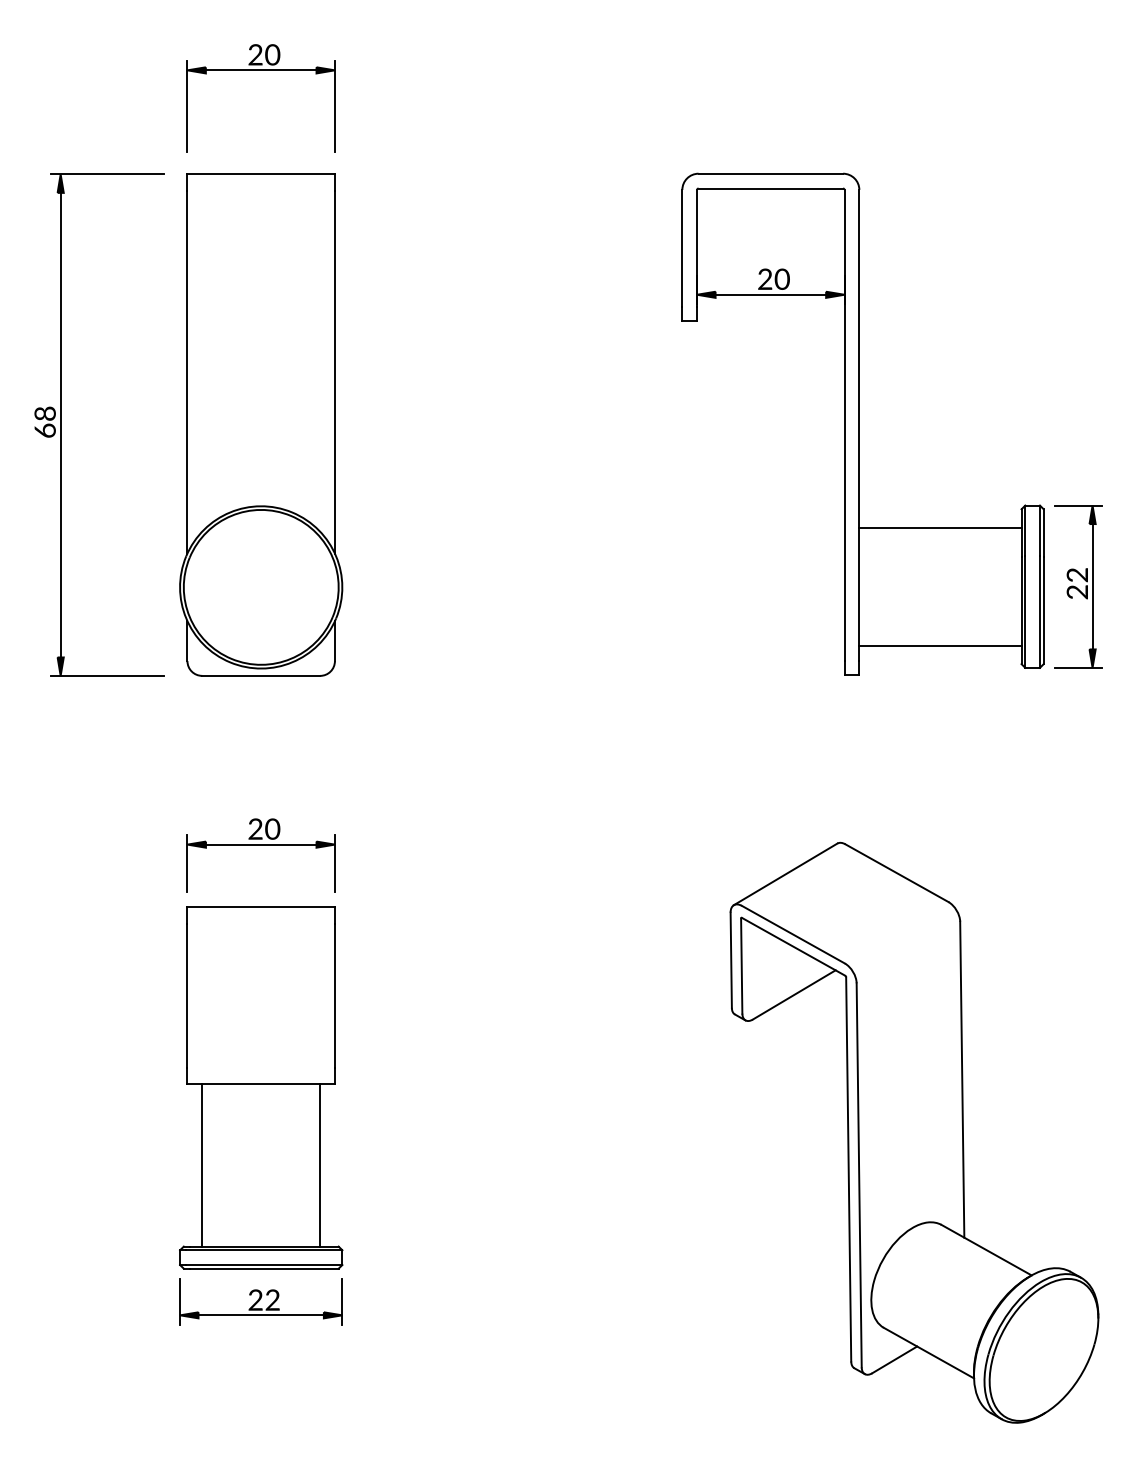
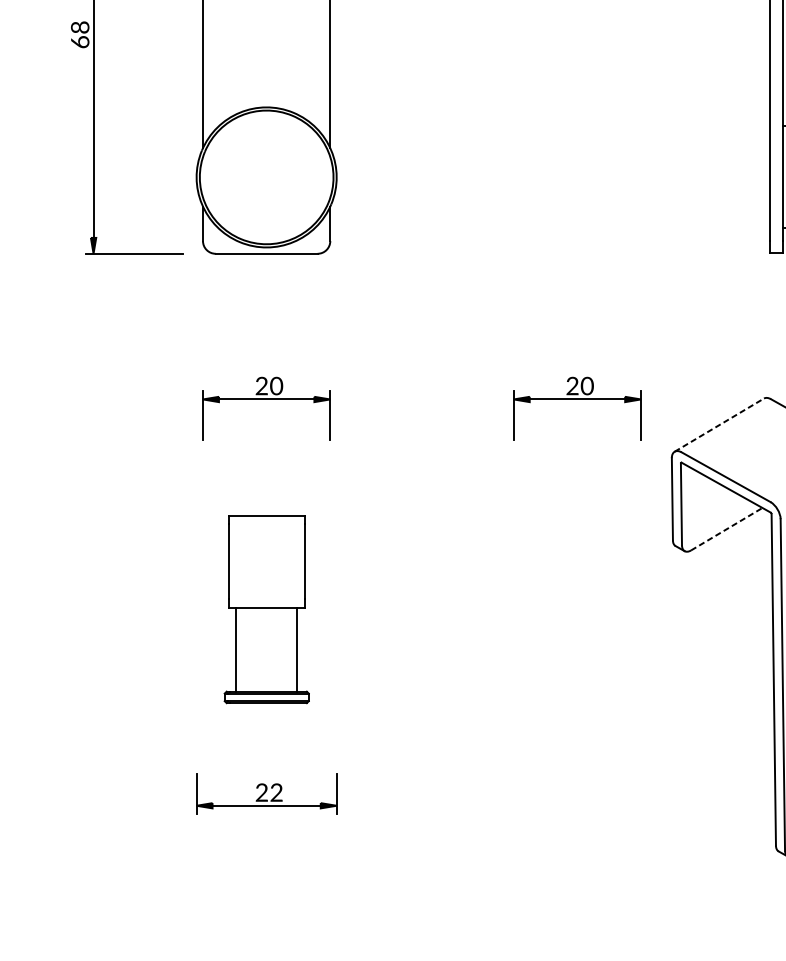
part: (620, 845) -> (576, 400), added
line: (786, 874) -> (720, 425), solid -> dashed
line: (794, 994) -> (726, 528), solid -> dashed
part: (261, 1087) -> (266, 609), size x0.6

